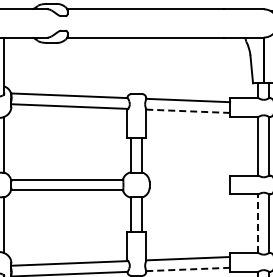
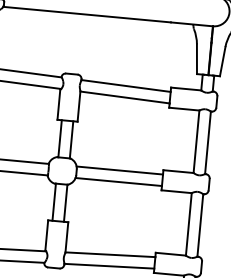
line: (188, 111) -> (125, 97), dashed -> solid
line: (189, 179) -> (119, 170), added
line: (189, 190) -> (118, 182), added
line: (258, 223) -> (188, 224), dashed -> solid
line: (187, 269) -> (108, 266), dashed -> solid

